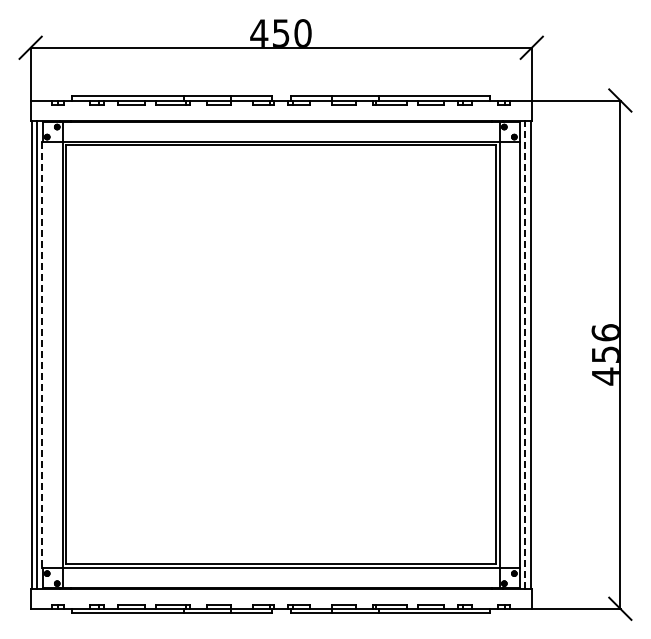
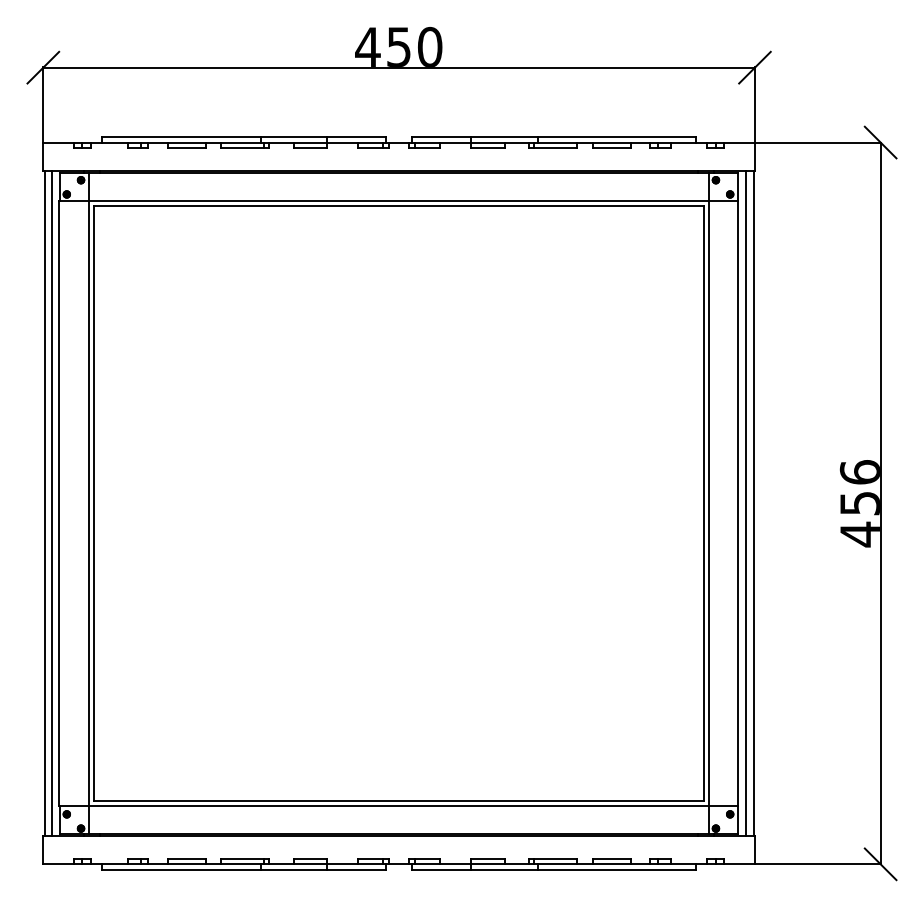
line: (41, 354) -> (58, 503), dashed -> solid
line: (525, 354) -> (746, 503), dashed -> solid

